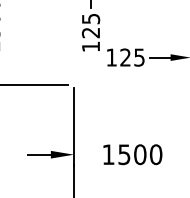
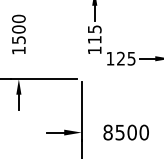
text: (90, 32) -> (94, 39), 125 -> 115
text: (107, 154) -> (107, 132), 1500 -> 8500

